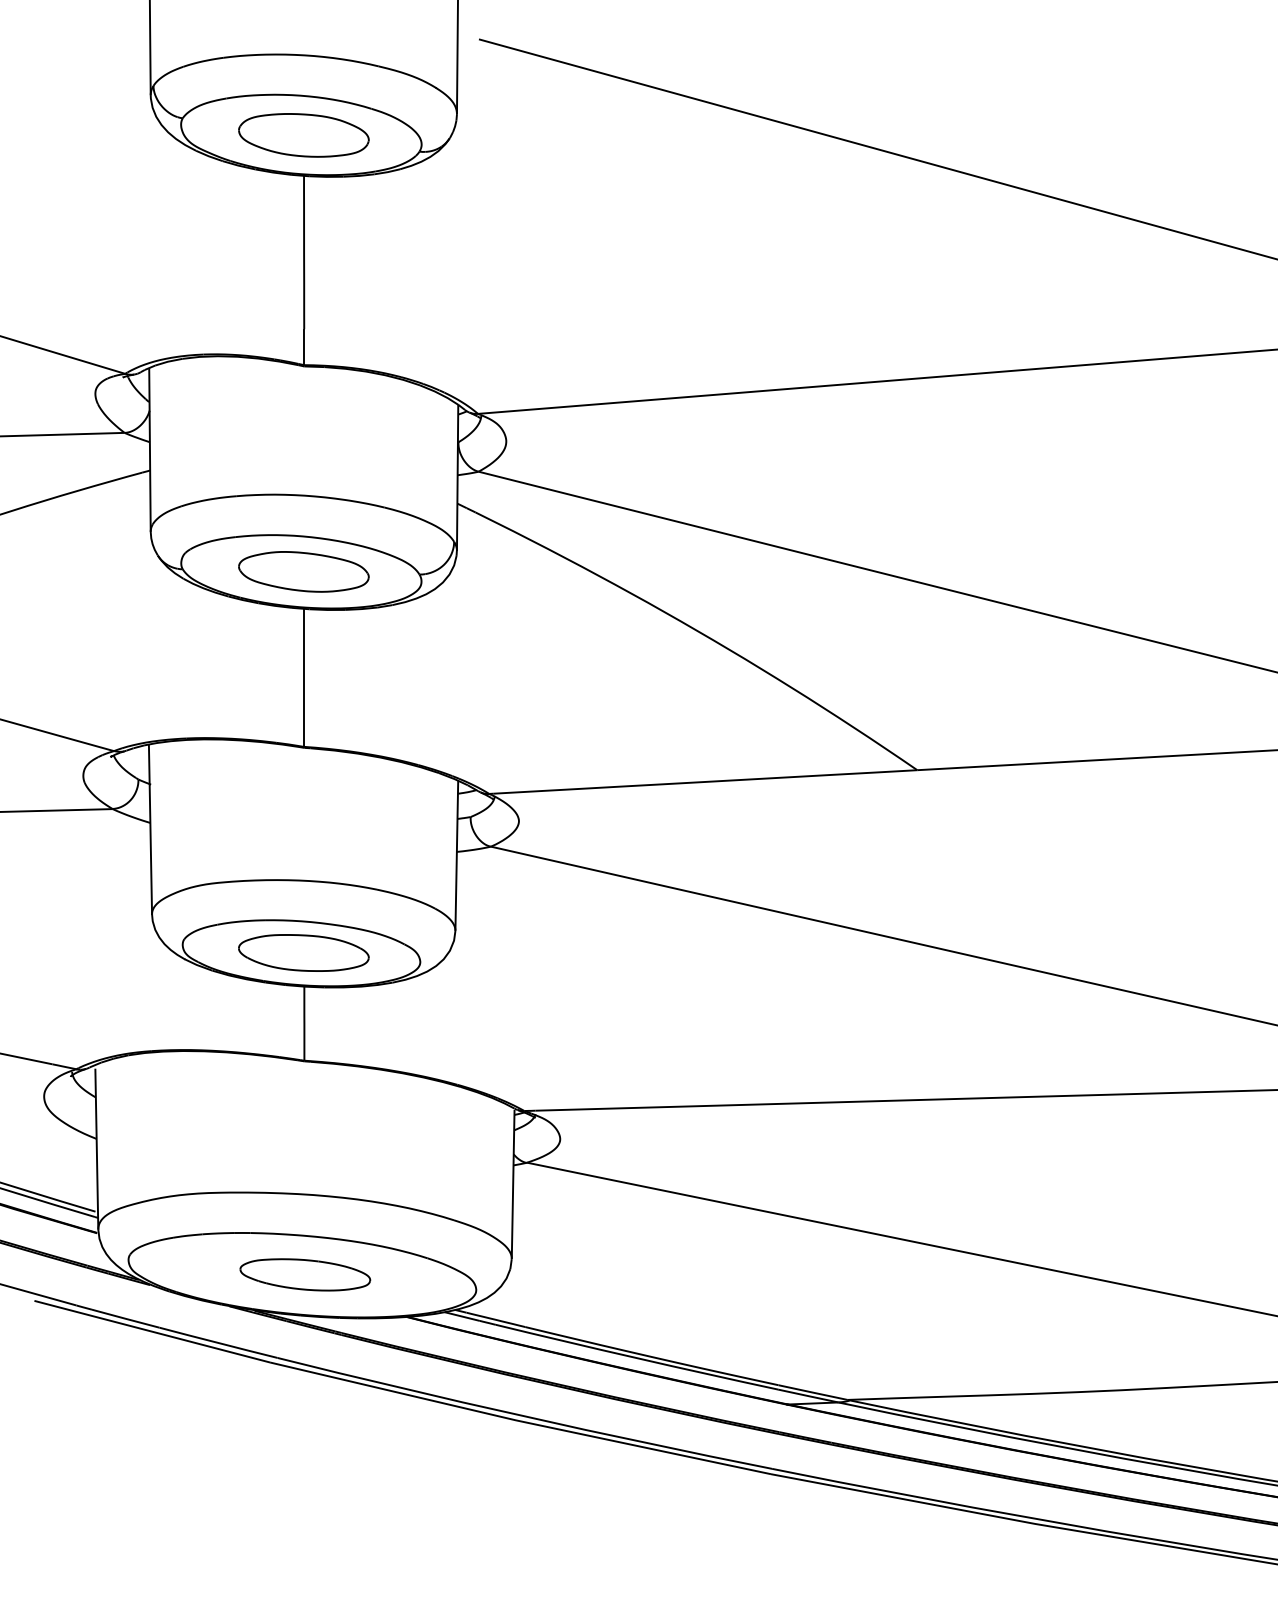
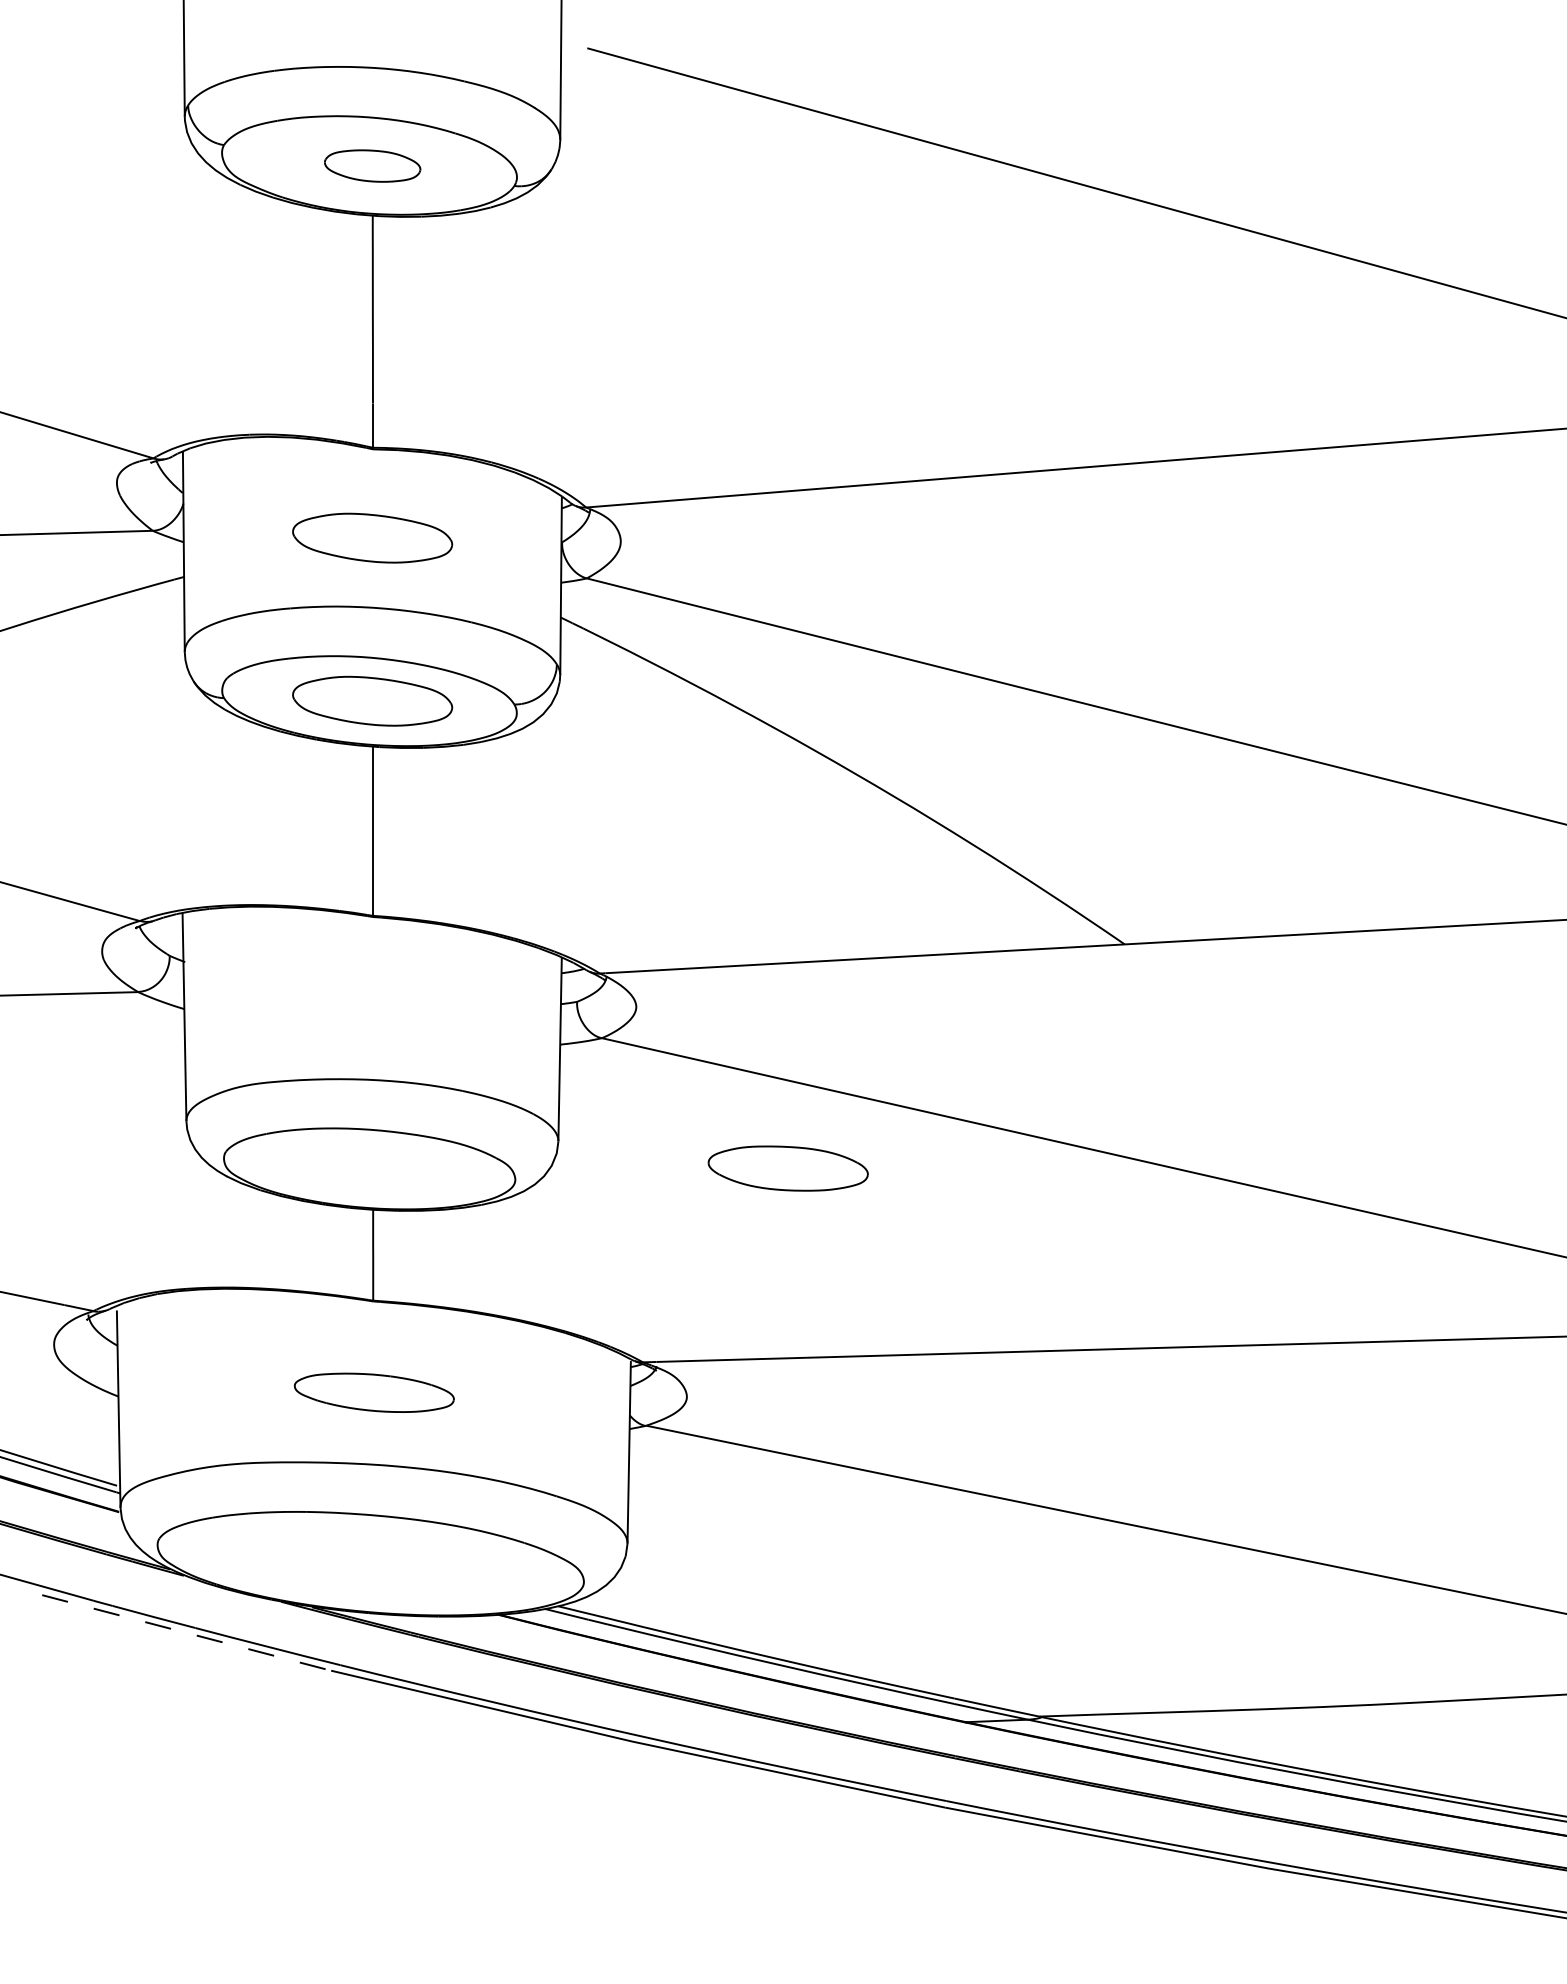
part: (303, 135) -> (372, 166), size x0.6
part: (303, 438) -> (372, 537), added
part: (303, 952) -> (787, 1167), moved
part: (305, 1274) -> (374, 1392), moved
line: (152, 1331) -> (186, 1632), solid -> dashed

